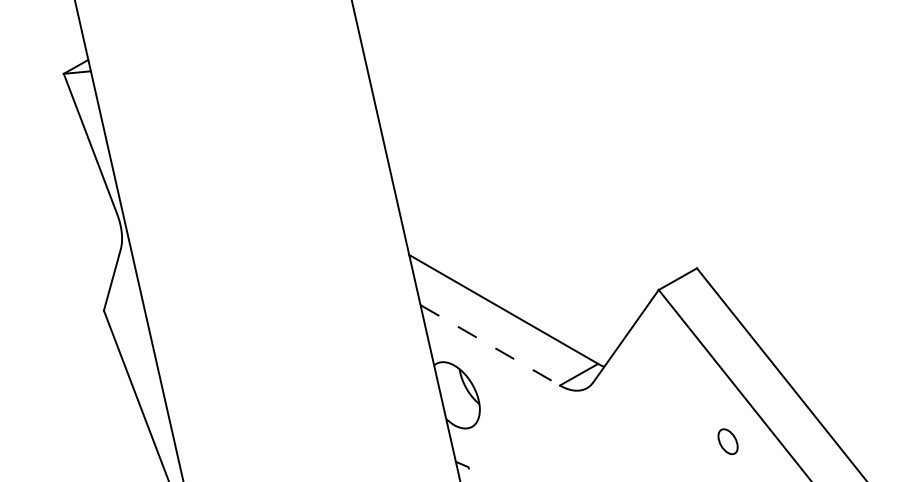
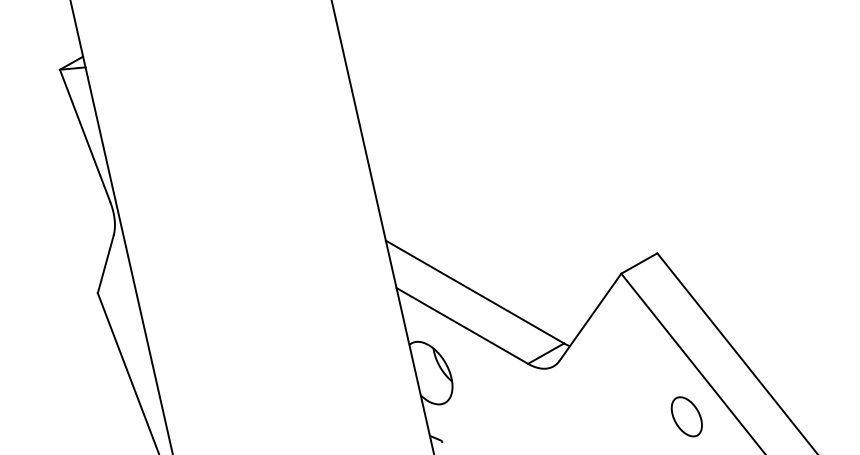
line: (490, 344) -> (462, 325), dashed -> solid
part: (727, 441) -> (686, 416), size x1.67

